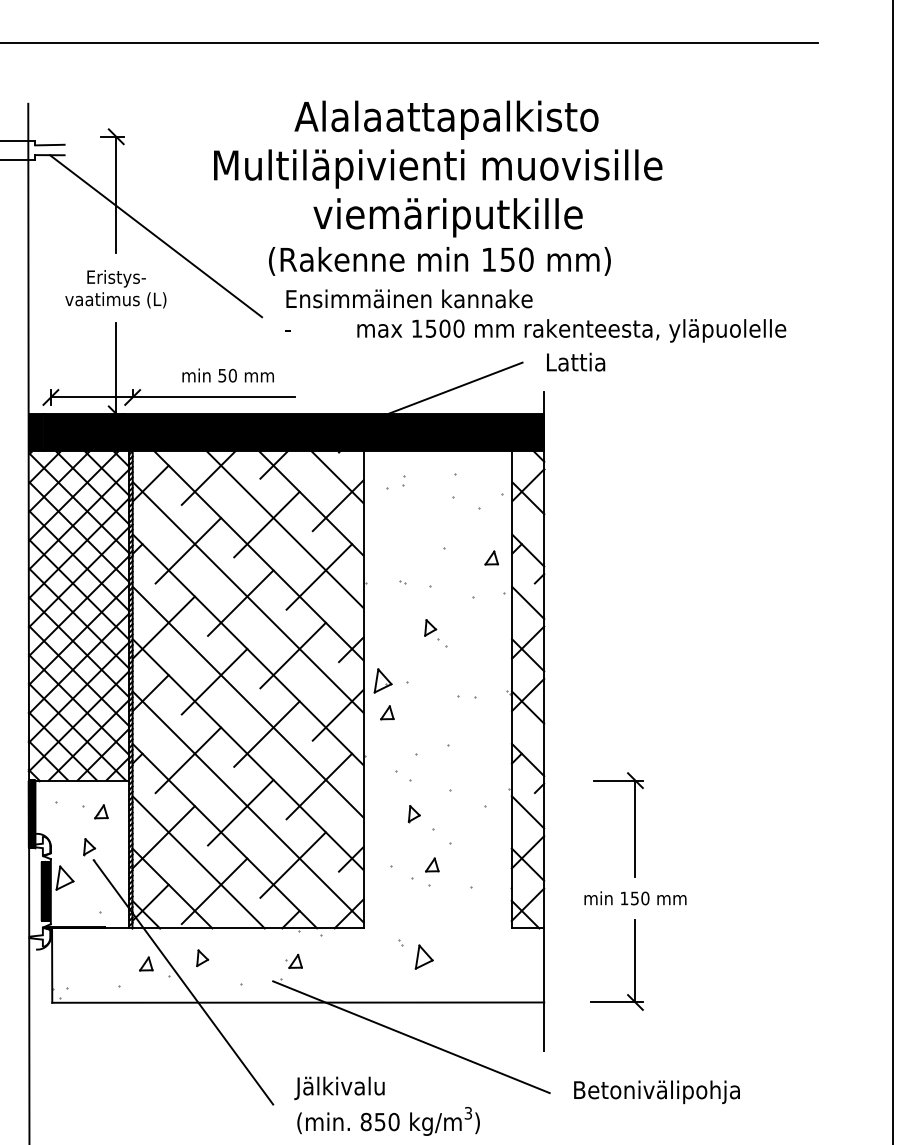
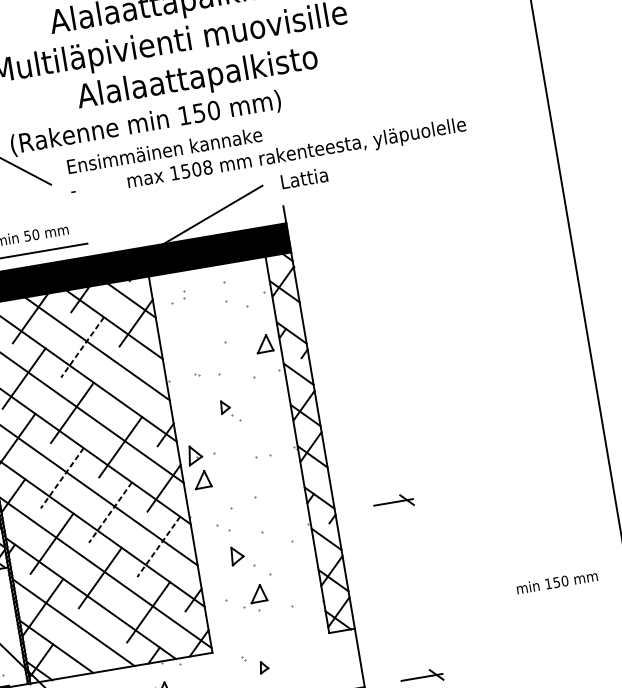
text: (464, 217) -> (197, 79), viemäriputkille -> Alalaattapalkisto
text: (439, 261) -> (145, 123), moved
text: (458, 328) -> (207, 167), 1500 -> 1508
line: (266, 524) -> (82, 347), solid -> dashed
part: (491, 557) -> (263, 343), size x1.6
line: (319, 576) -> (130, 381), removed
line: (214, 682) -> (62, 478), solid -> dashed
part: (387, 712) -> (202, 479), size x1.6
line: (266, 734) -> (110, 512), solid -> dashed
line: (319, 786) -> (158, 546), solid -> dashed
part: (413, 814) -> (236, 556), size x1.4
line: (635, 828) -> (413, 537), removed
part: (432, 864) -> (258, 593), size x1.6
line: (214, 891) -> (90, 643), removed
text: (635, 898) -> (557, 582), moved
part: (423, 956) -> (263, 666), size x0.6
line: (635, 961) -> (431, 642), removed

